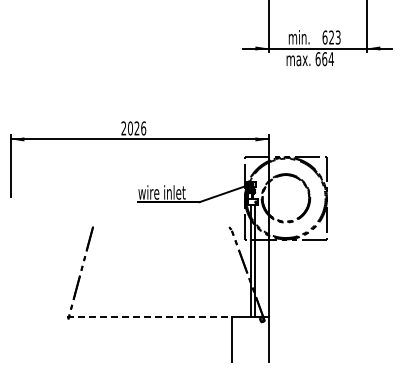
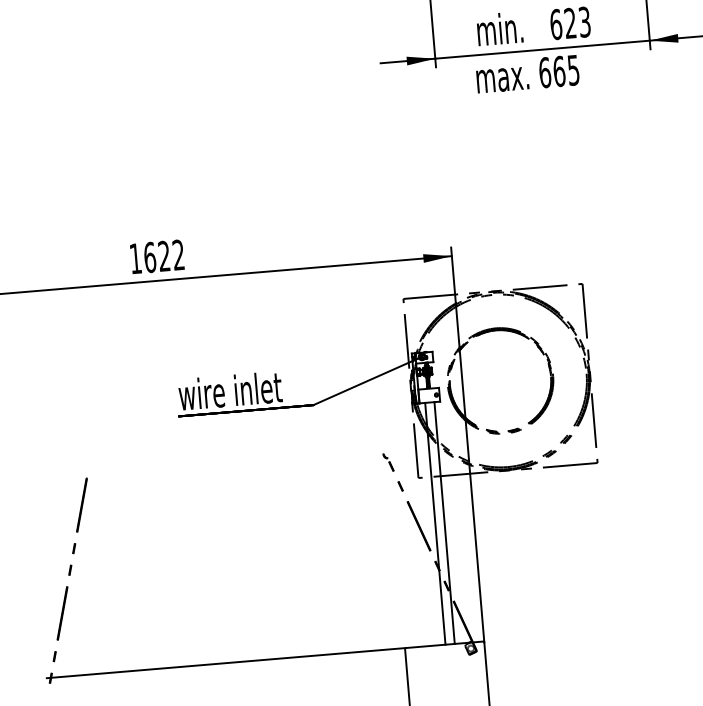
text: (330, 59) -> (571, 71), 664 -> 665
text: (133, 128) -> (156, 257), 2026 -> 1622
line: (149, 316) -> (225, 662), dashed -> solid

